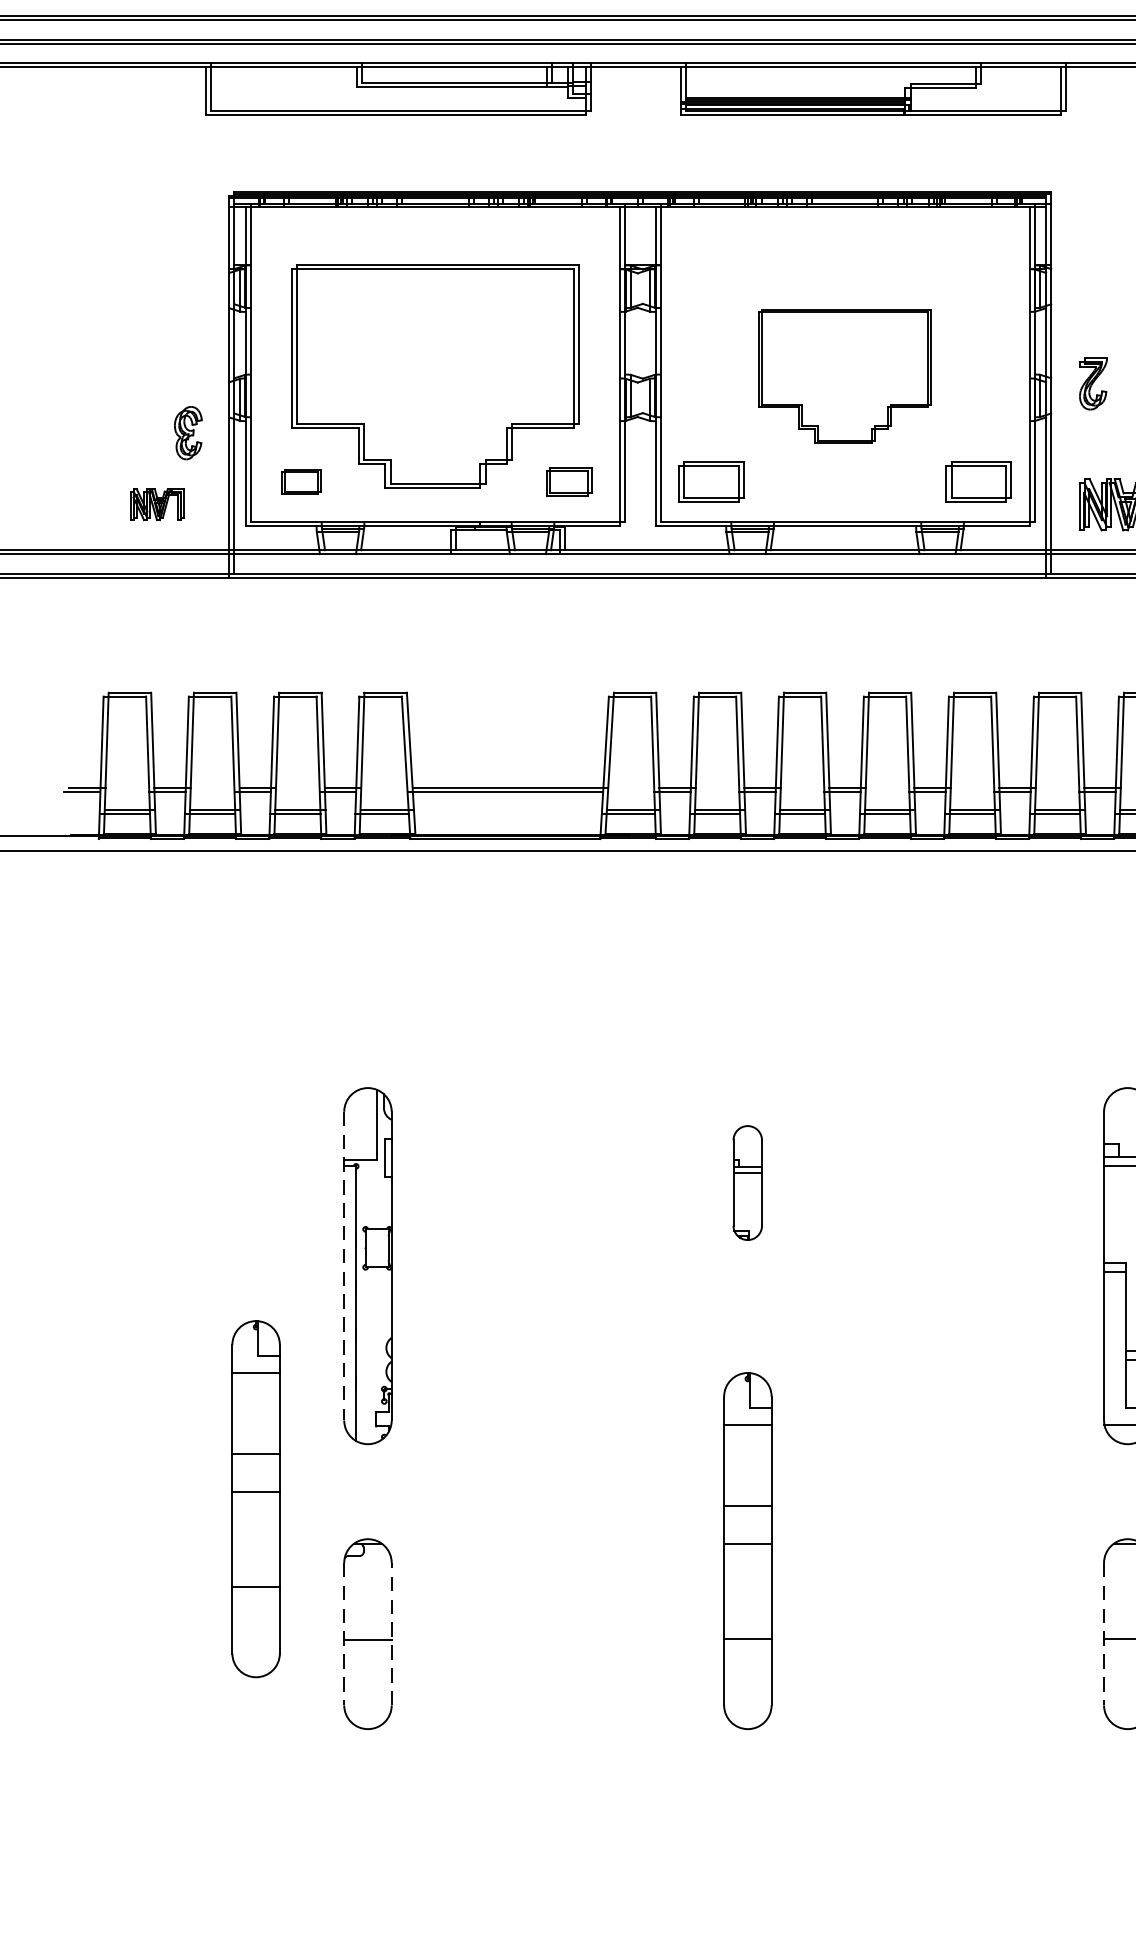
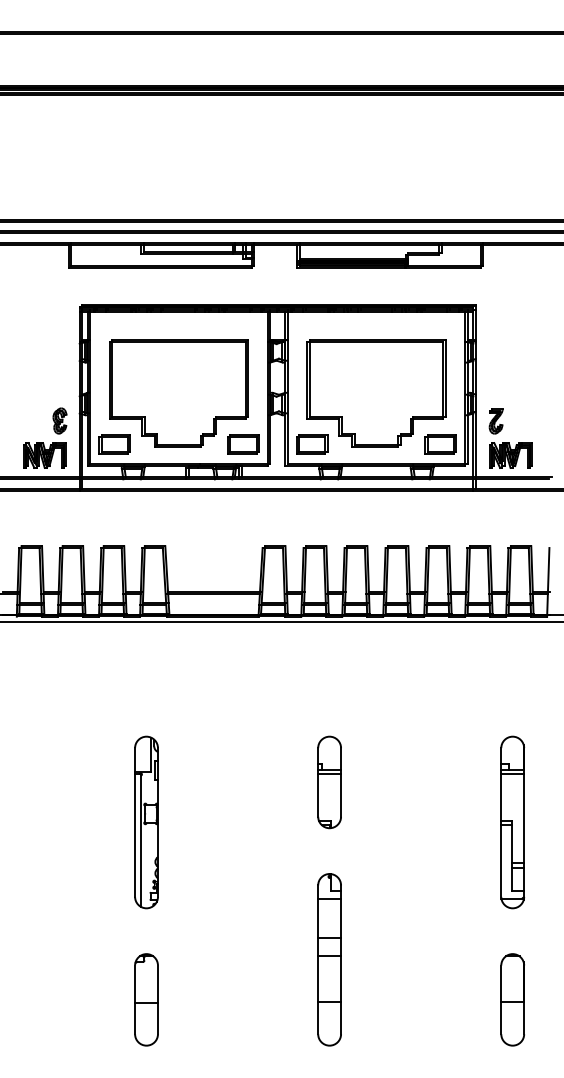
part: (845, 375) -> (376, 393), size x1.67
part: (1092, 384) -> (495, 421), moved
part: (301, 481) -> (114, 444), size x1.67
part: (569, 481) -> (243, 444), size x1.43
part: (156, 504) -> (44, 455), size x1.67
part: (747, 1183) -> (329, 782), size x1.67
line: (345, 1268) -> (135, 823), dashed -> solid
part: (255, 1498) -> (92, 934), removed
line: (390, 1633) -> (157, 999), dashed -> solid
line: (345, 1635) -> (135, 1000), dashed -> solid
line: (1104, 1635) -> (501, 1000), dashed -> solid

